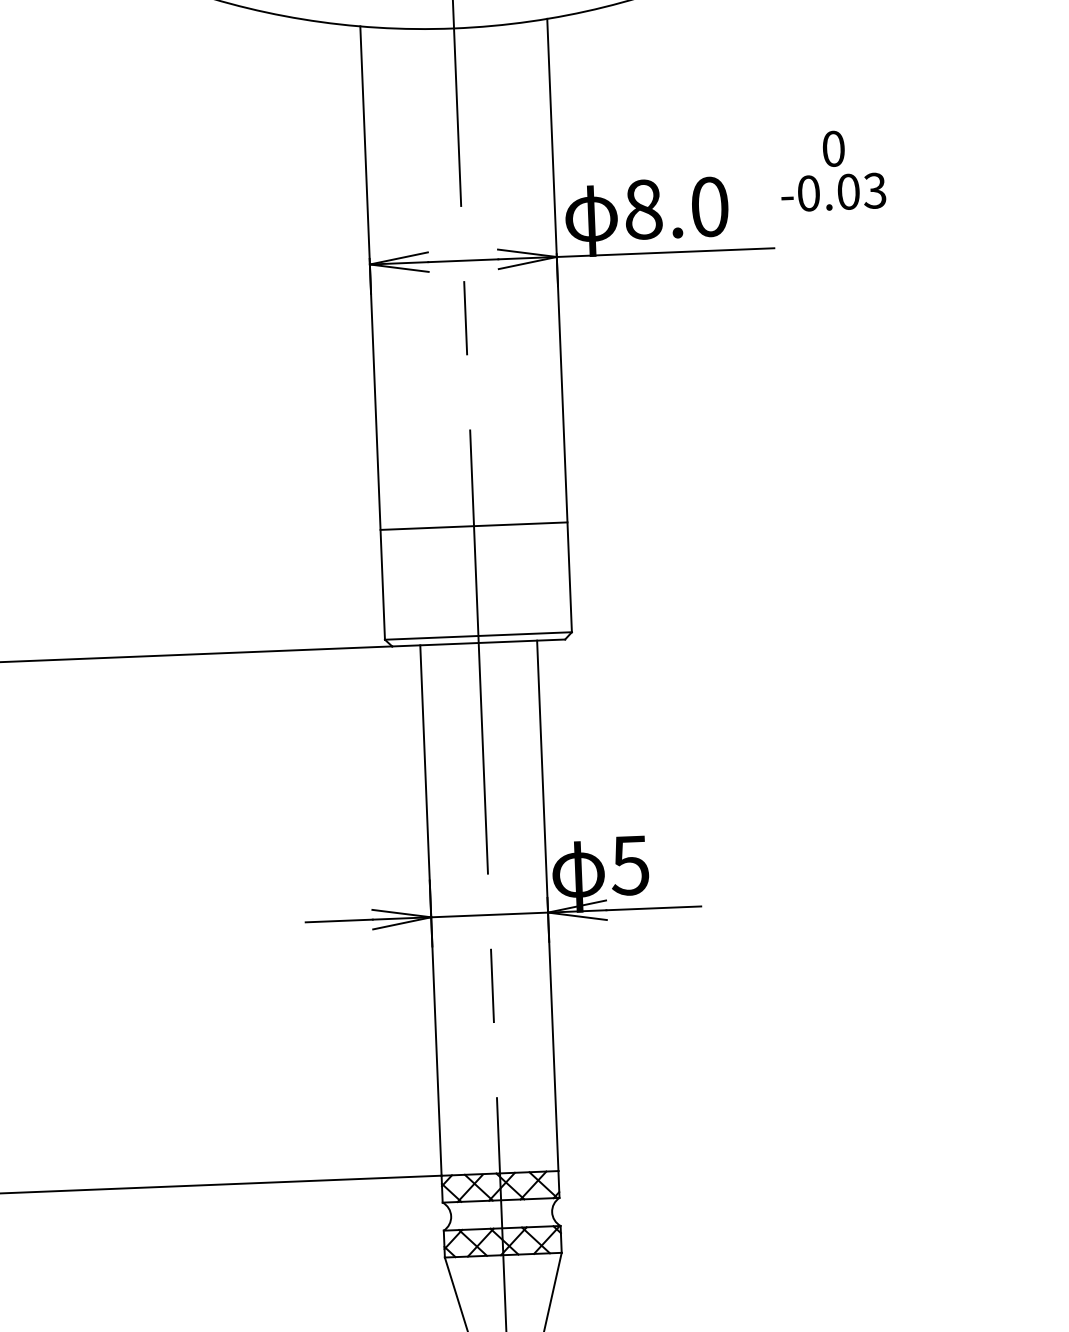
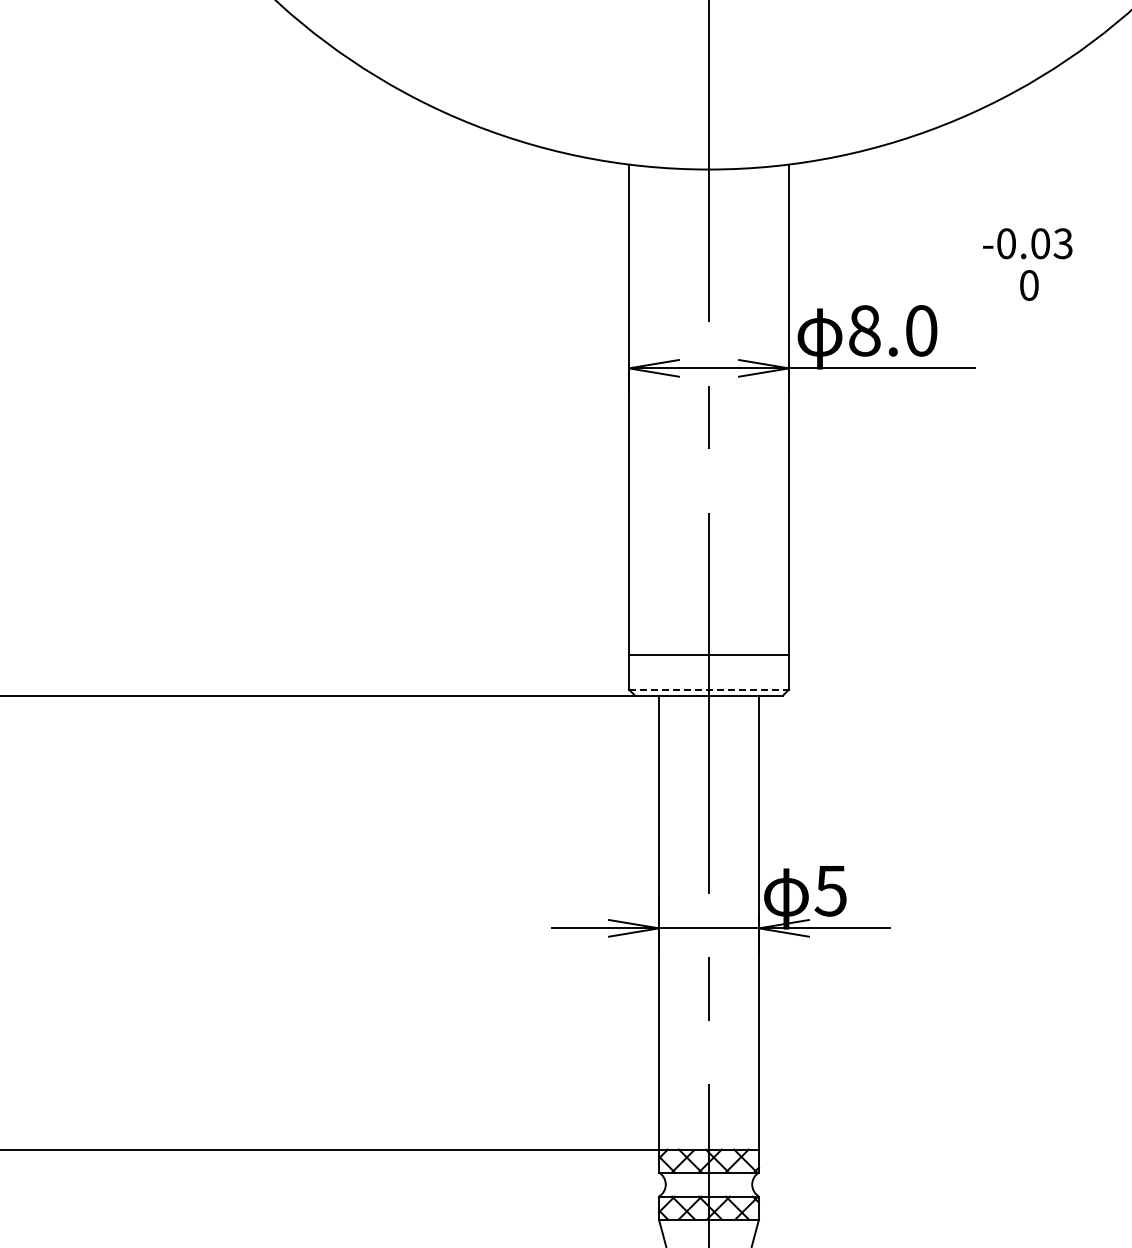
text: (833, 192) -> (1027, 243), moved
line: (473, 526) -> (708, 654), moved
line: (479, 635) -> (709, 689), solid -> dashed

